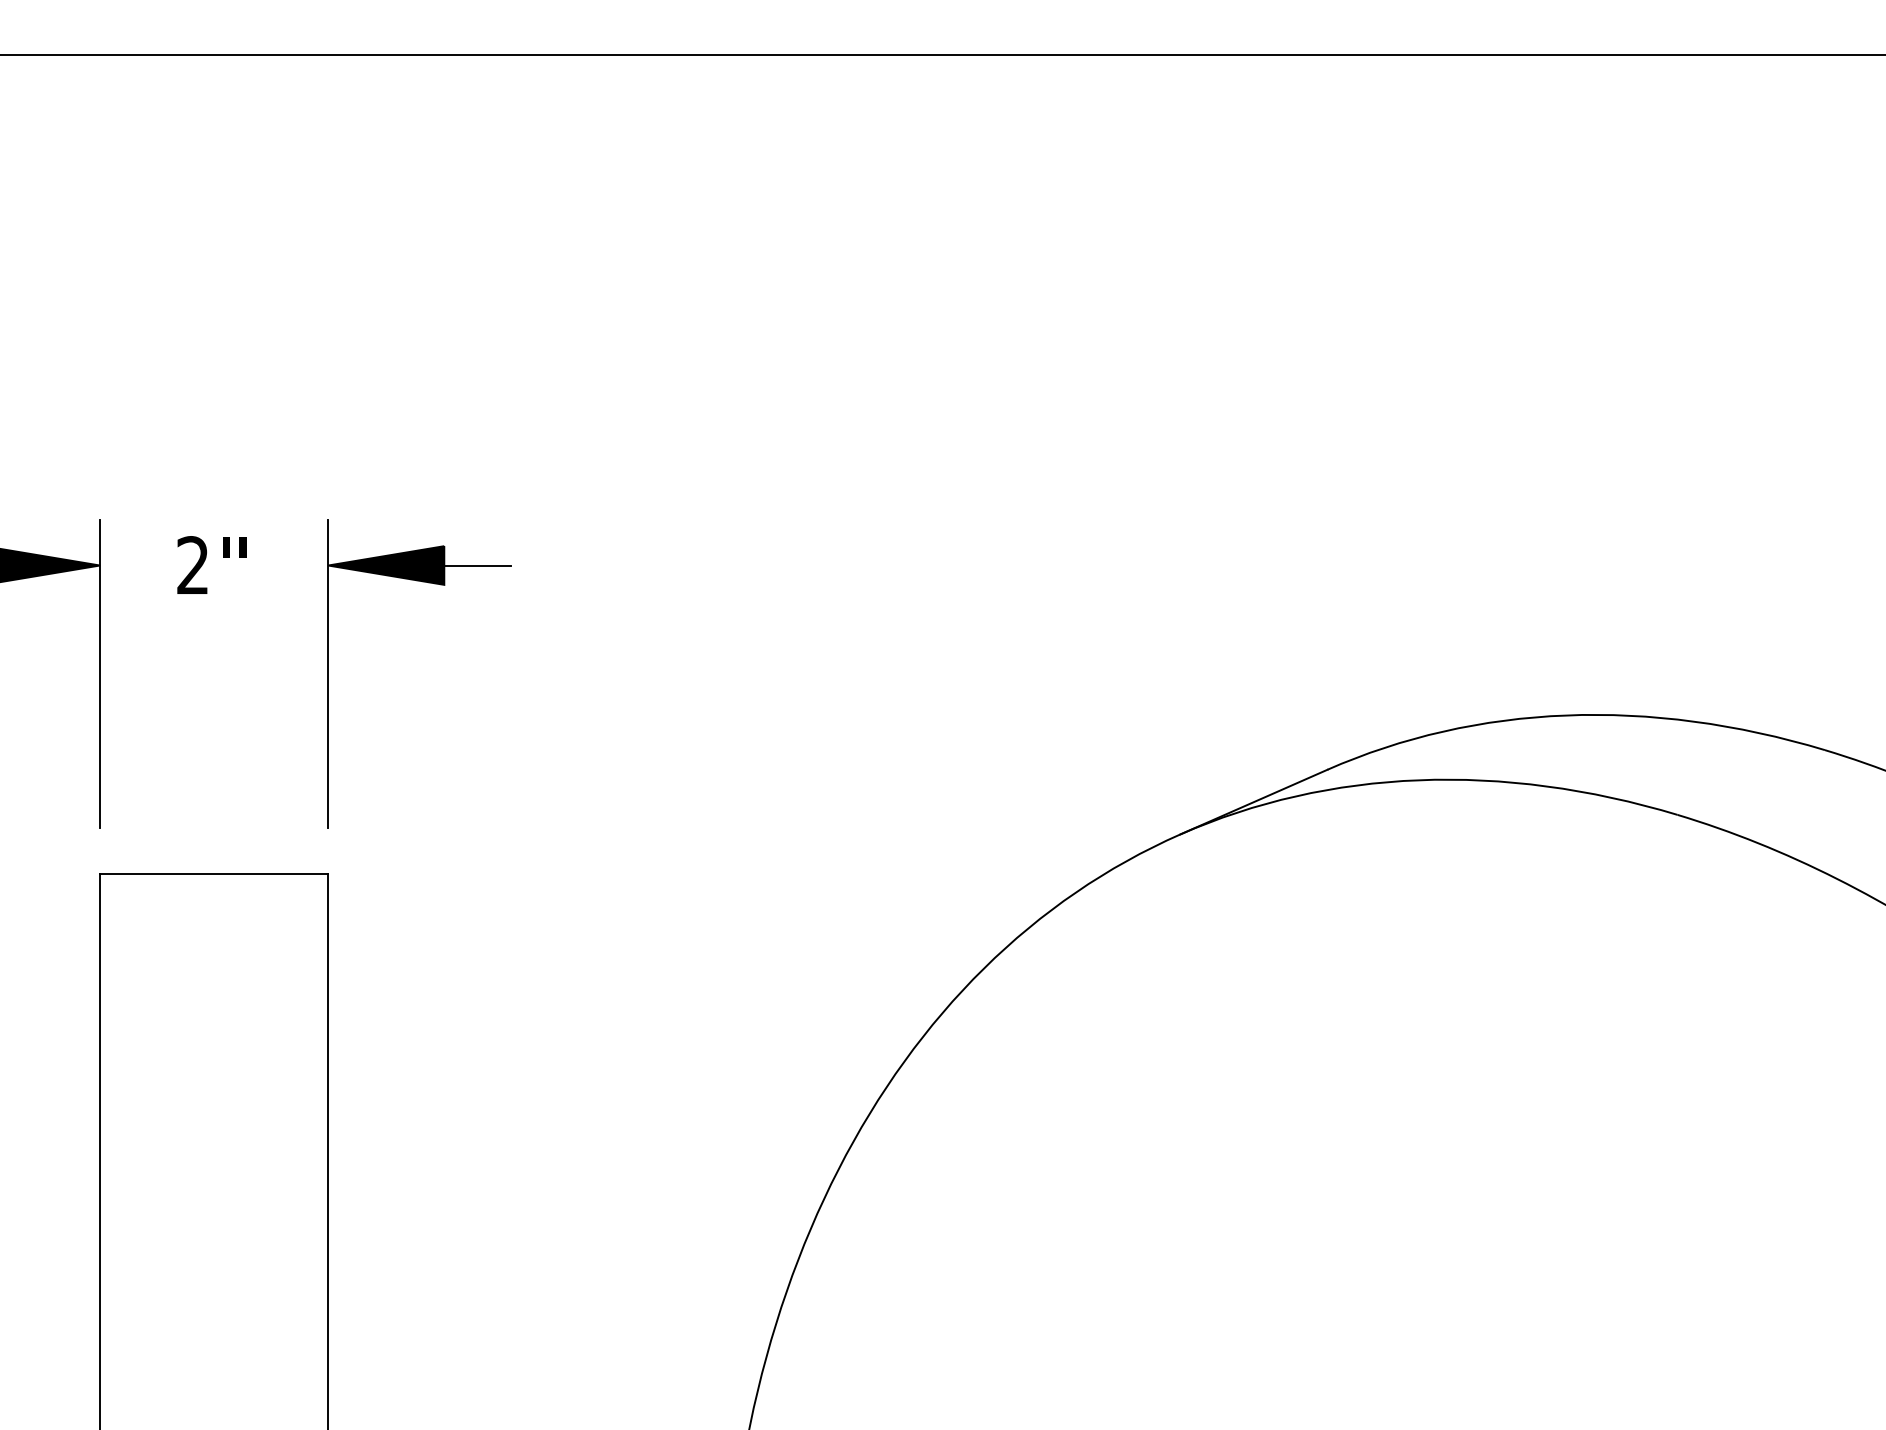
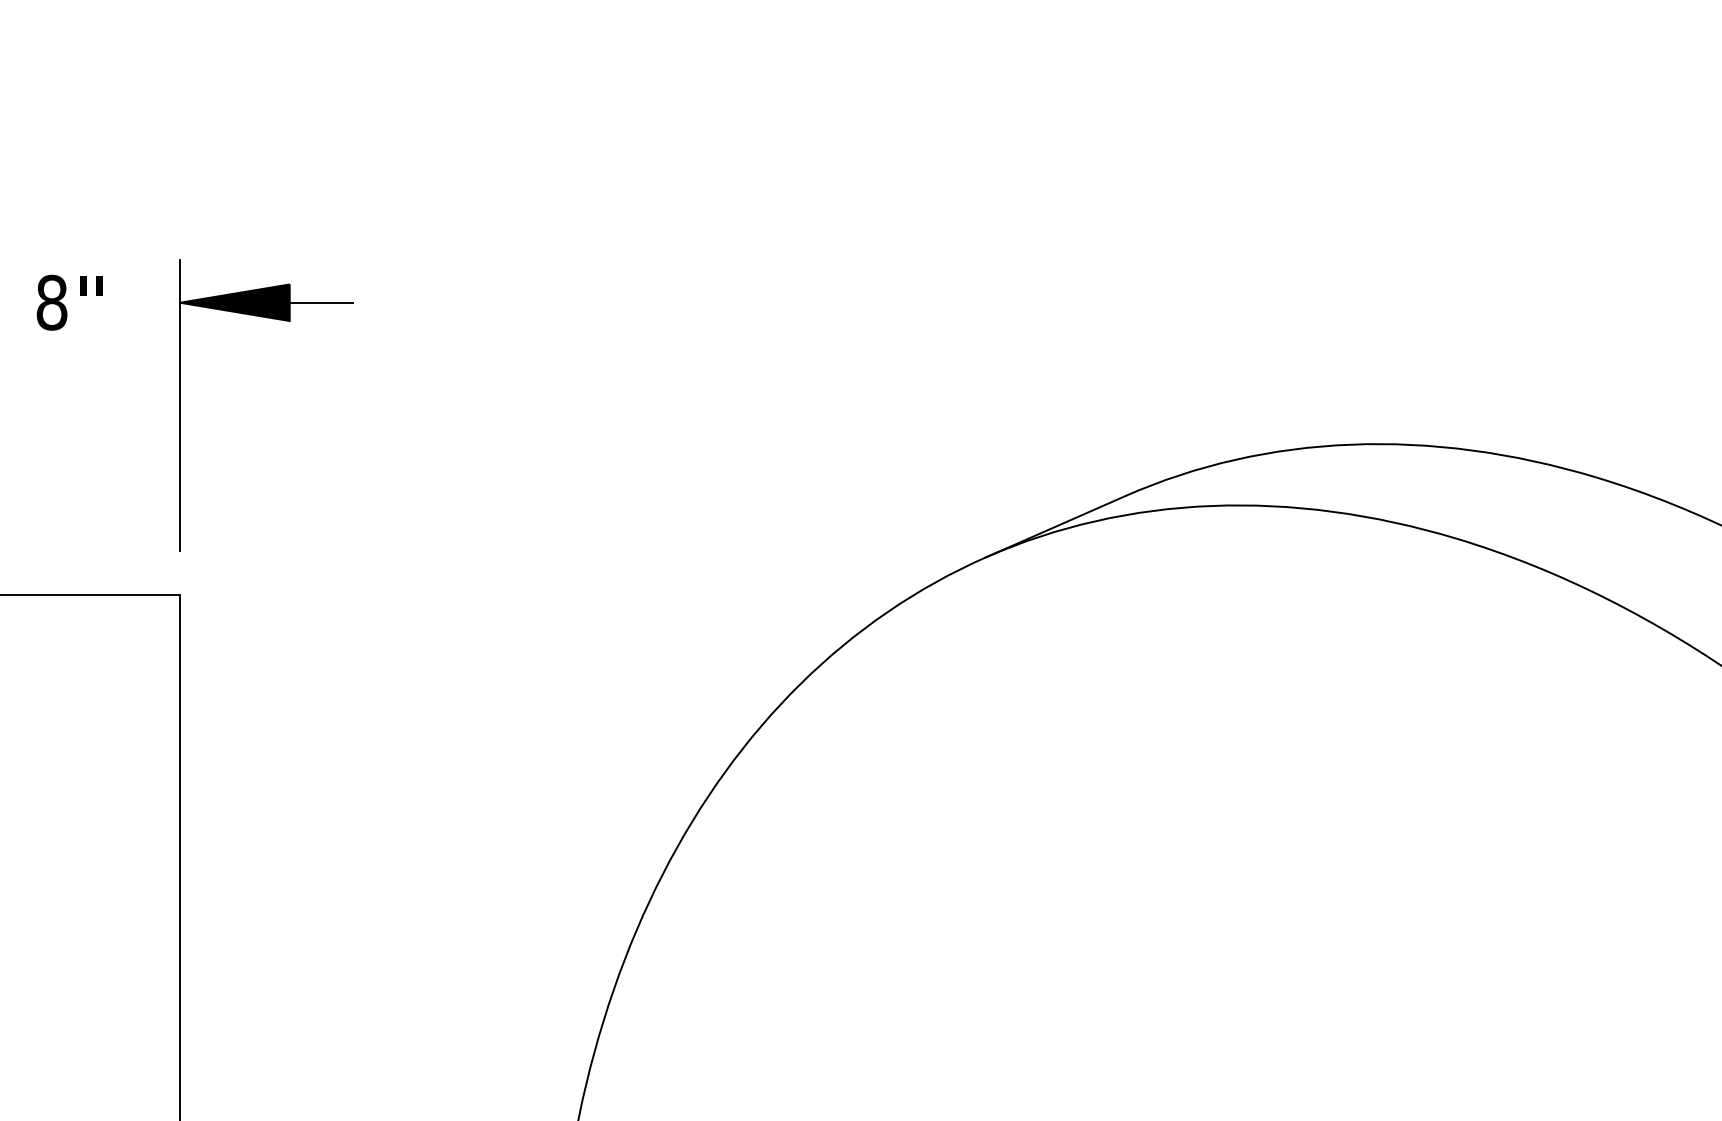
text: (193, 565) -> (52, 302), 2 -> 8

